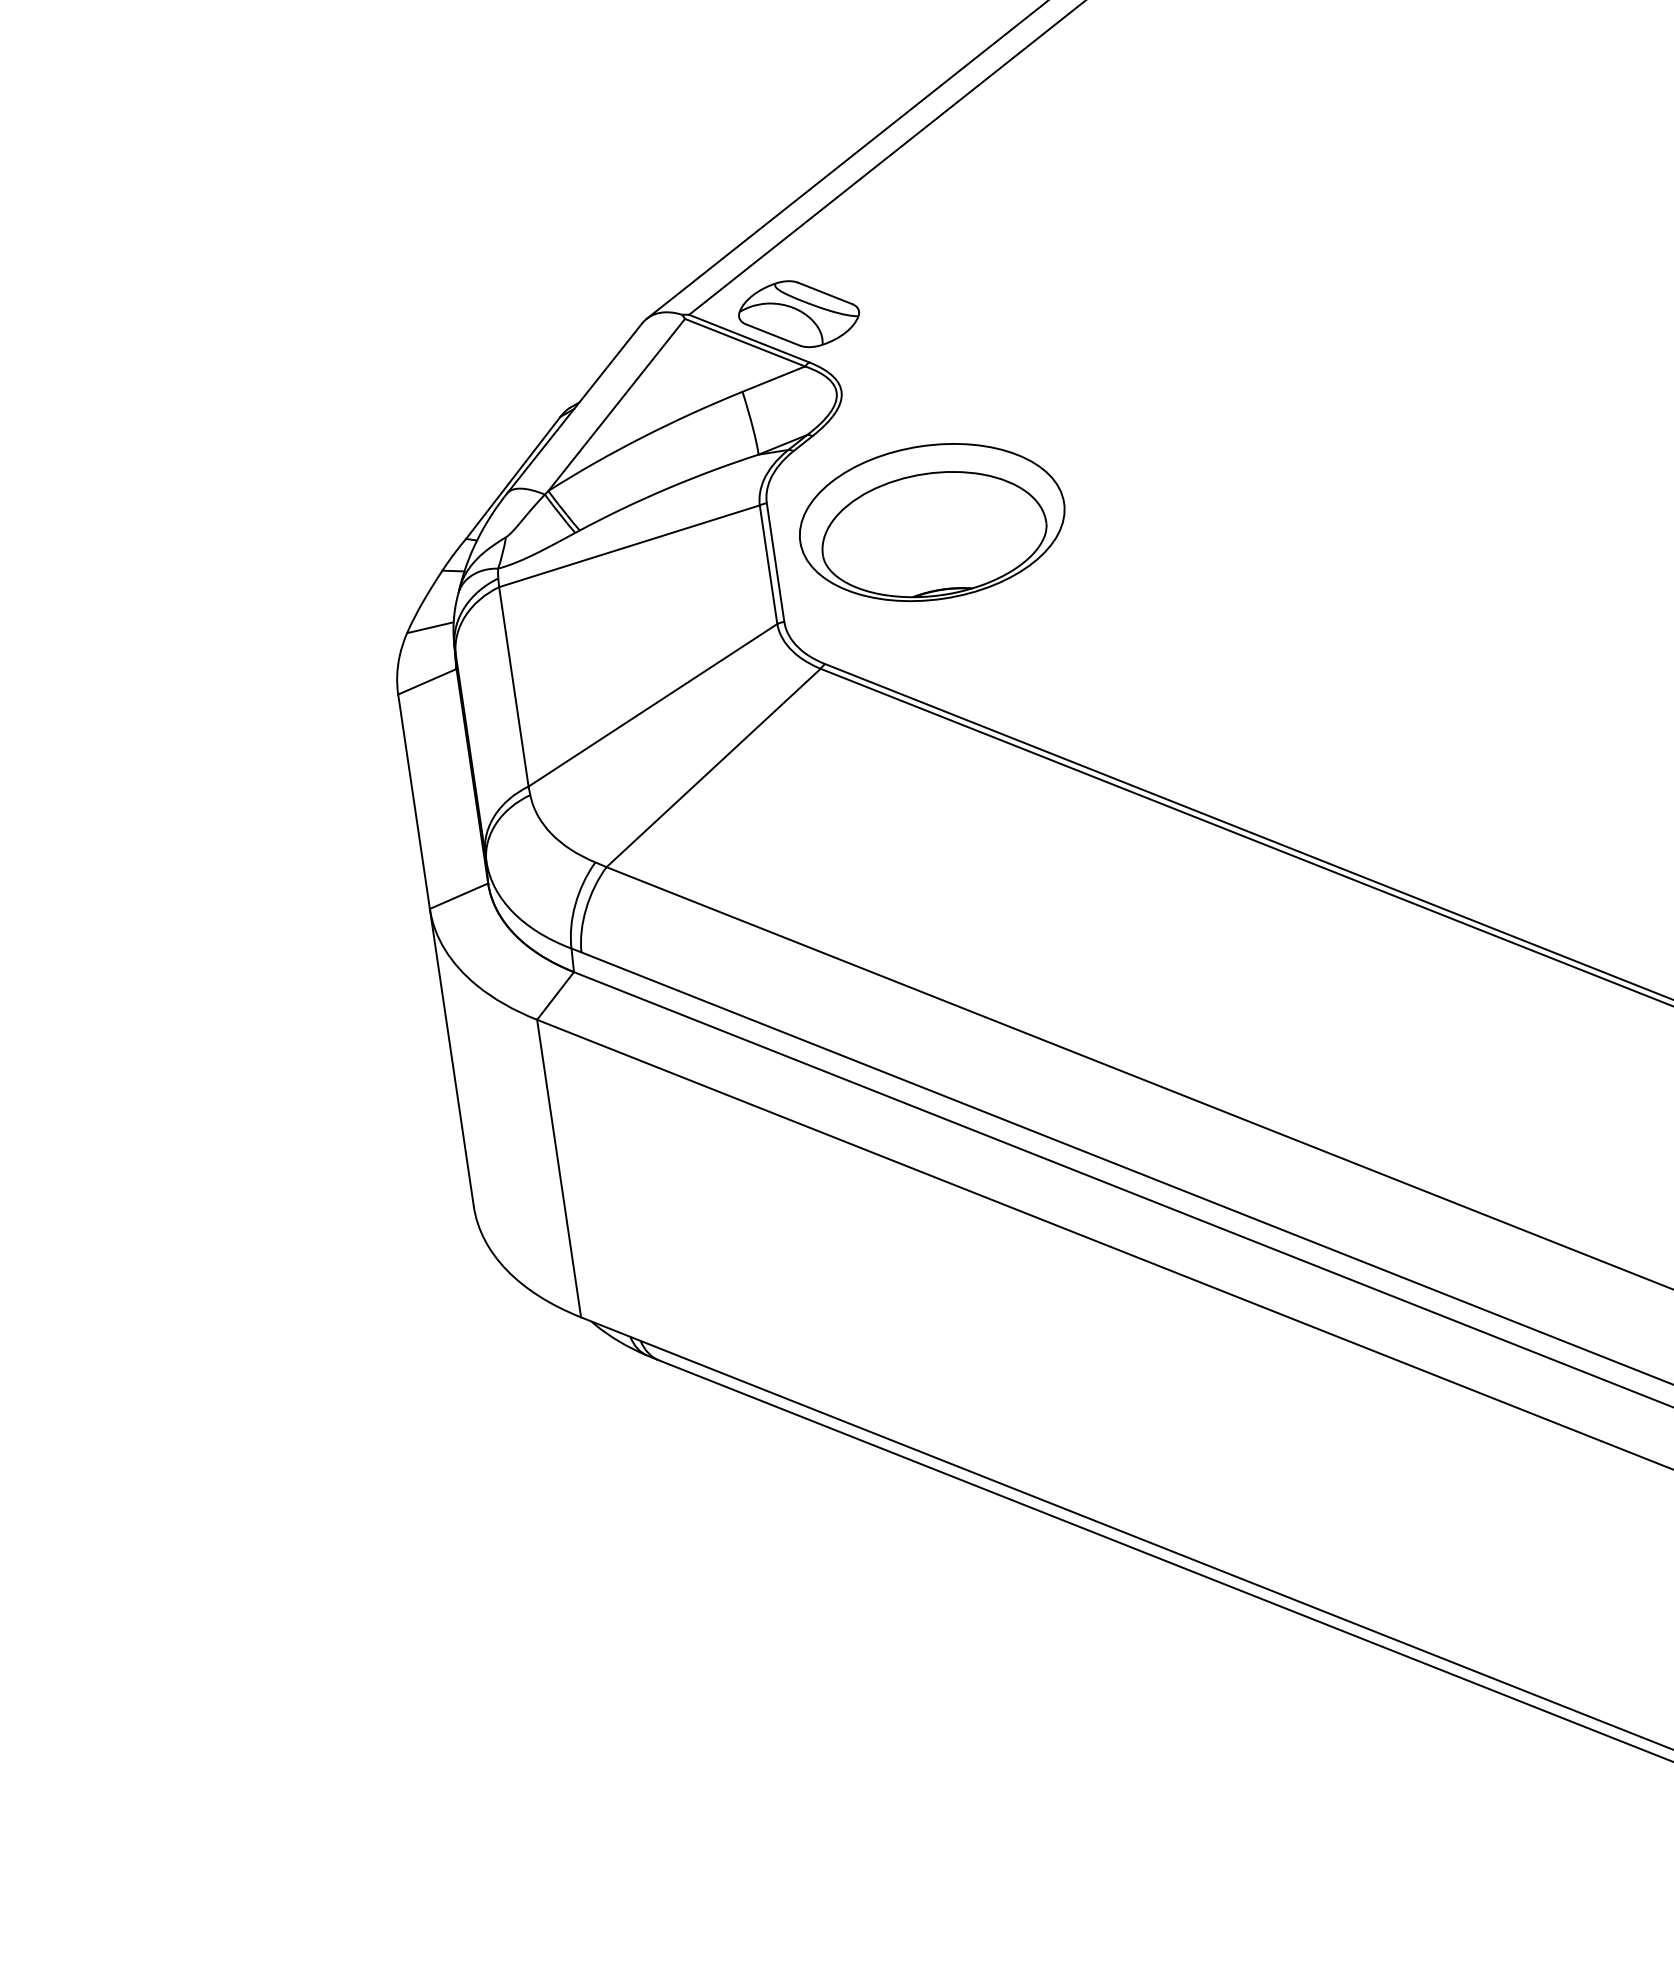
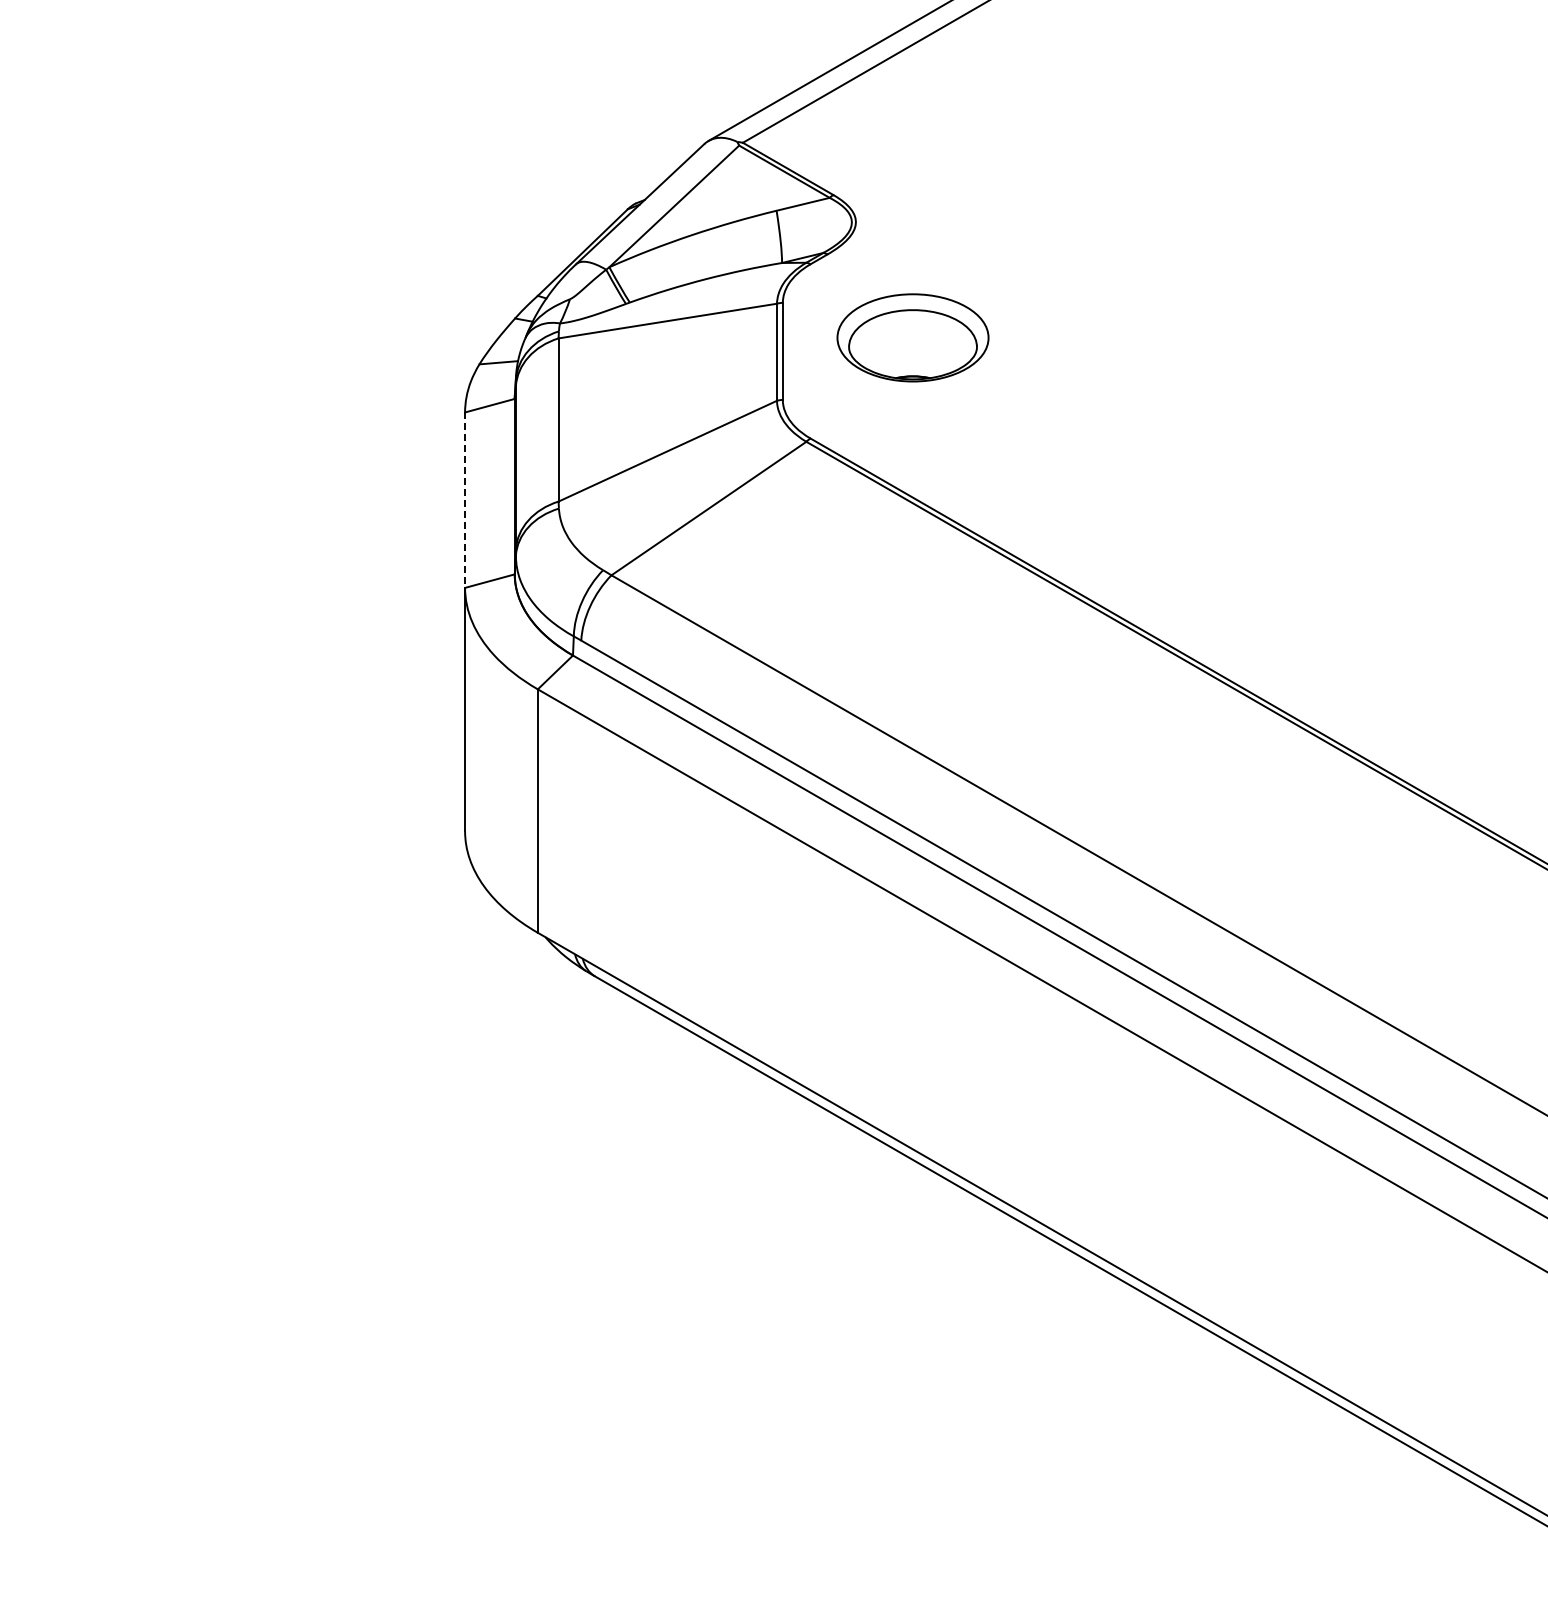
part: (798, 314) -> (830, 155), removed
part: (931, 522) -> (912, 337), size x0.7
line: (414, 802) -> (465, 500), solid -> dashed

